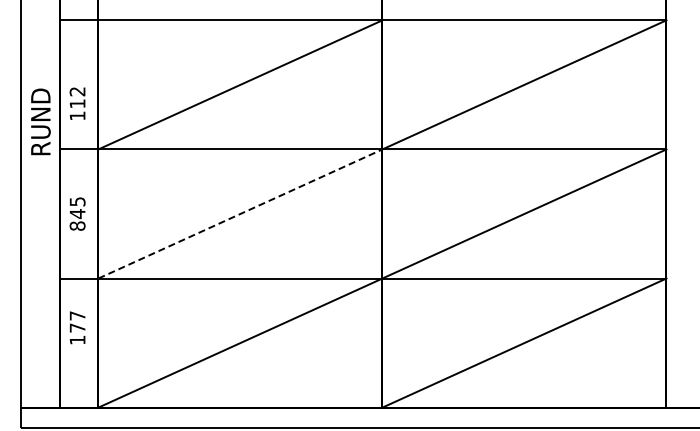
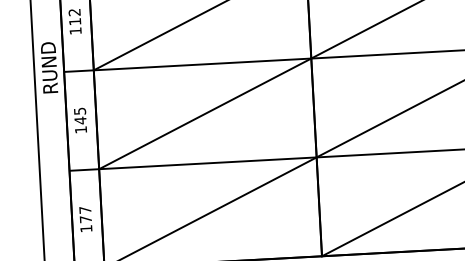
text: (77, 103) -> (75, 21), moved
text: (40, 121) -> (49, 67), moved
line: (240, 213) -> (205, 113), dashed -> solid
text: (77, 225) -> (80, 129), 845 -> 145
text: (77, 327) -> (85, 219), moved

